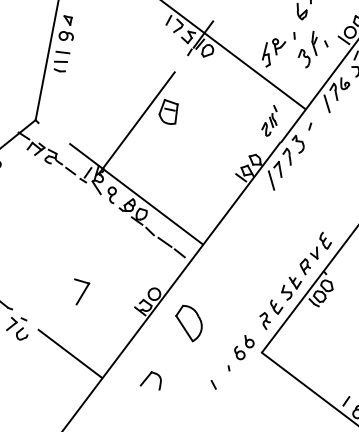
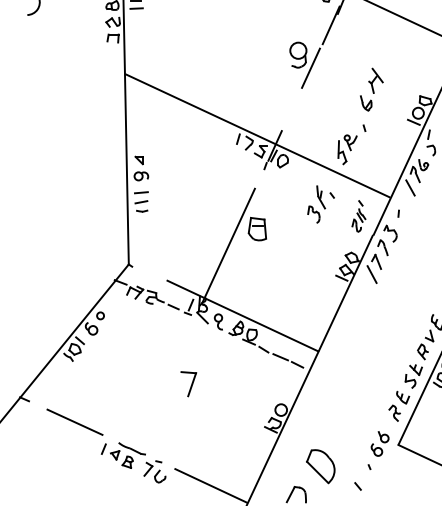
part: (312, 50) -> (320, 204), moved
part: (79, 292) -> (188, 384), moved
part: (188, 323) -> (320, 466), moved

